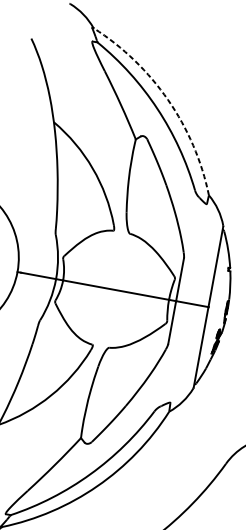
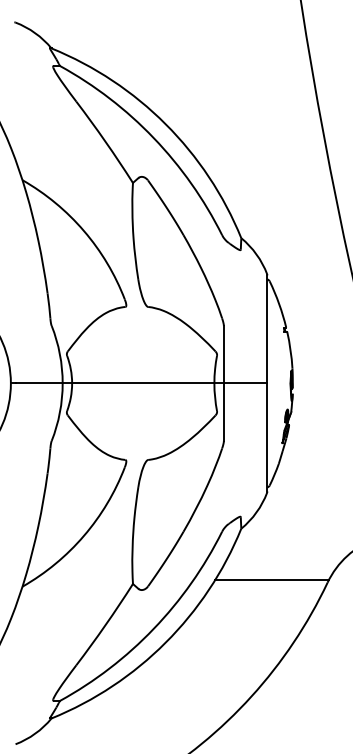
arc: (168, 100) -> (165, 124), dashed -> solid
line: (184, 454) -> (271, 580), added

